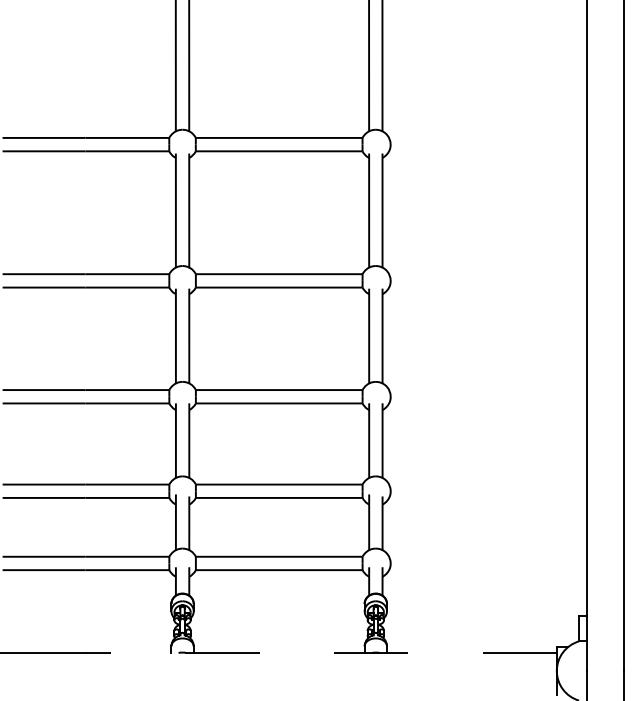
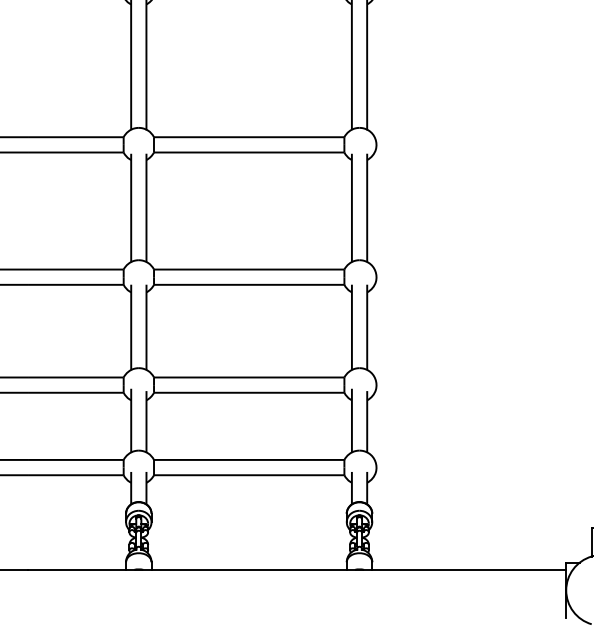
line: (321, 653) -> (297, 570), dashed -> solid

